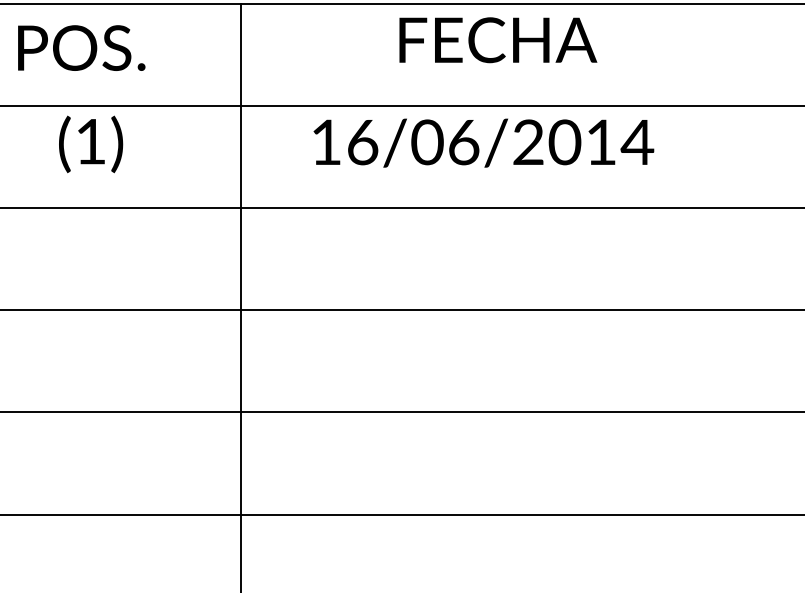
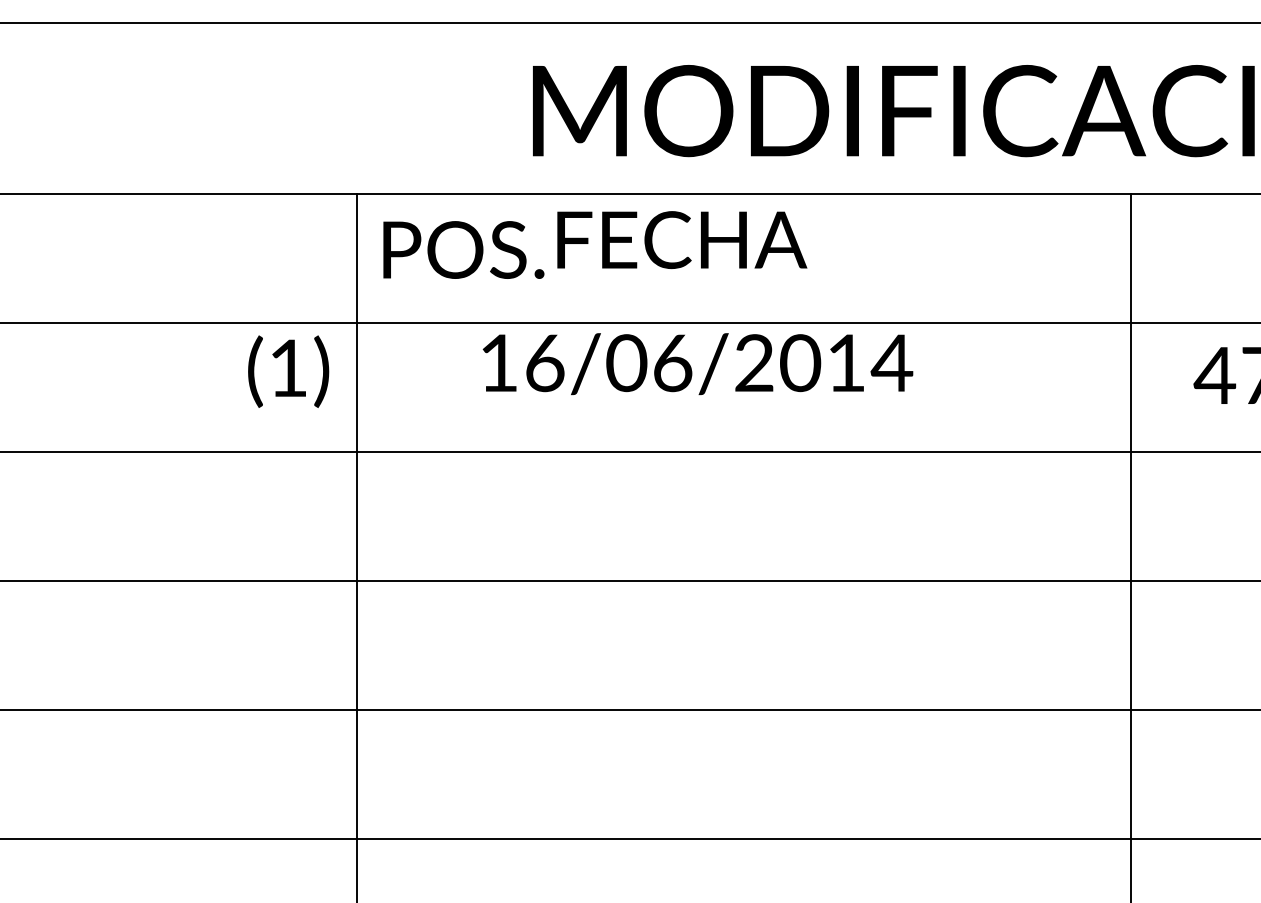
text: (81, 47) -> (463, 249), moved
text: (483, 143) -> (697, 364), moved
text: (90, 144) -> (288, 371), moved

